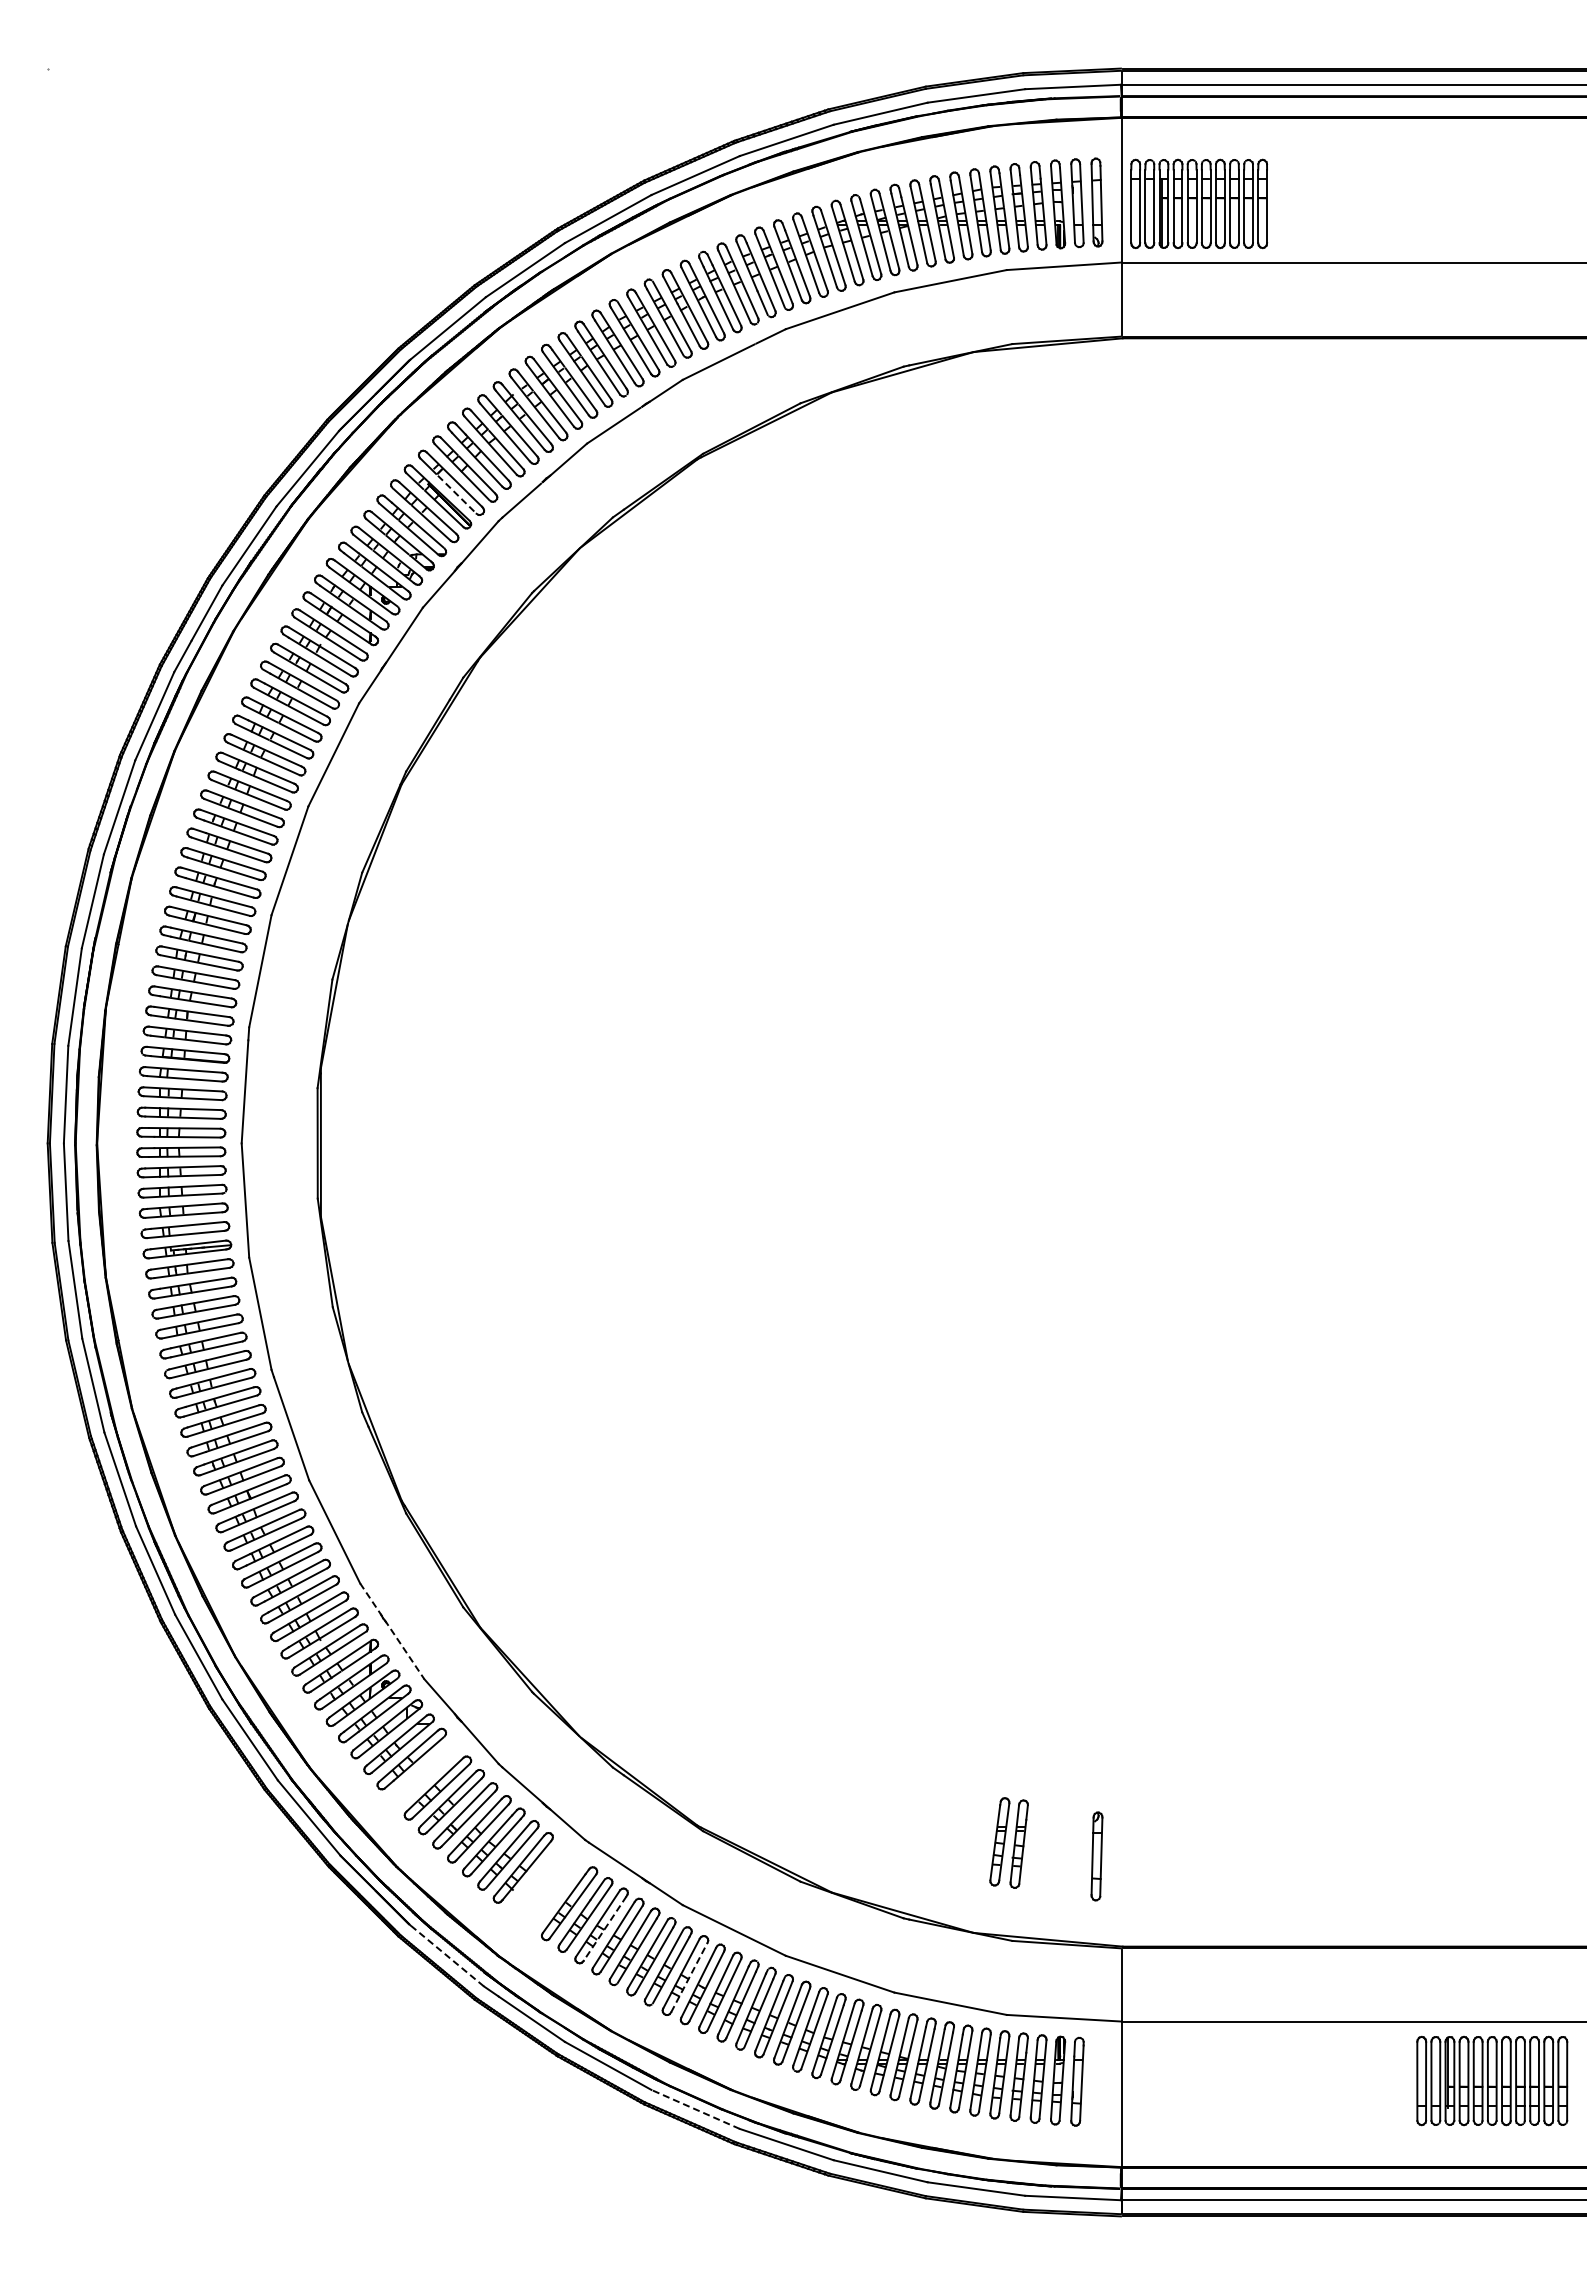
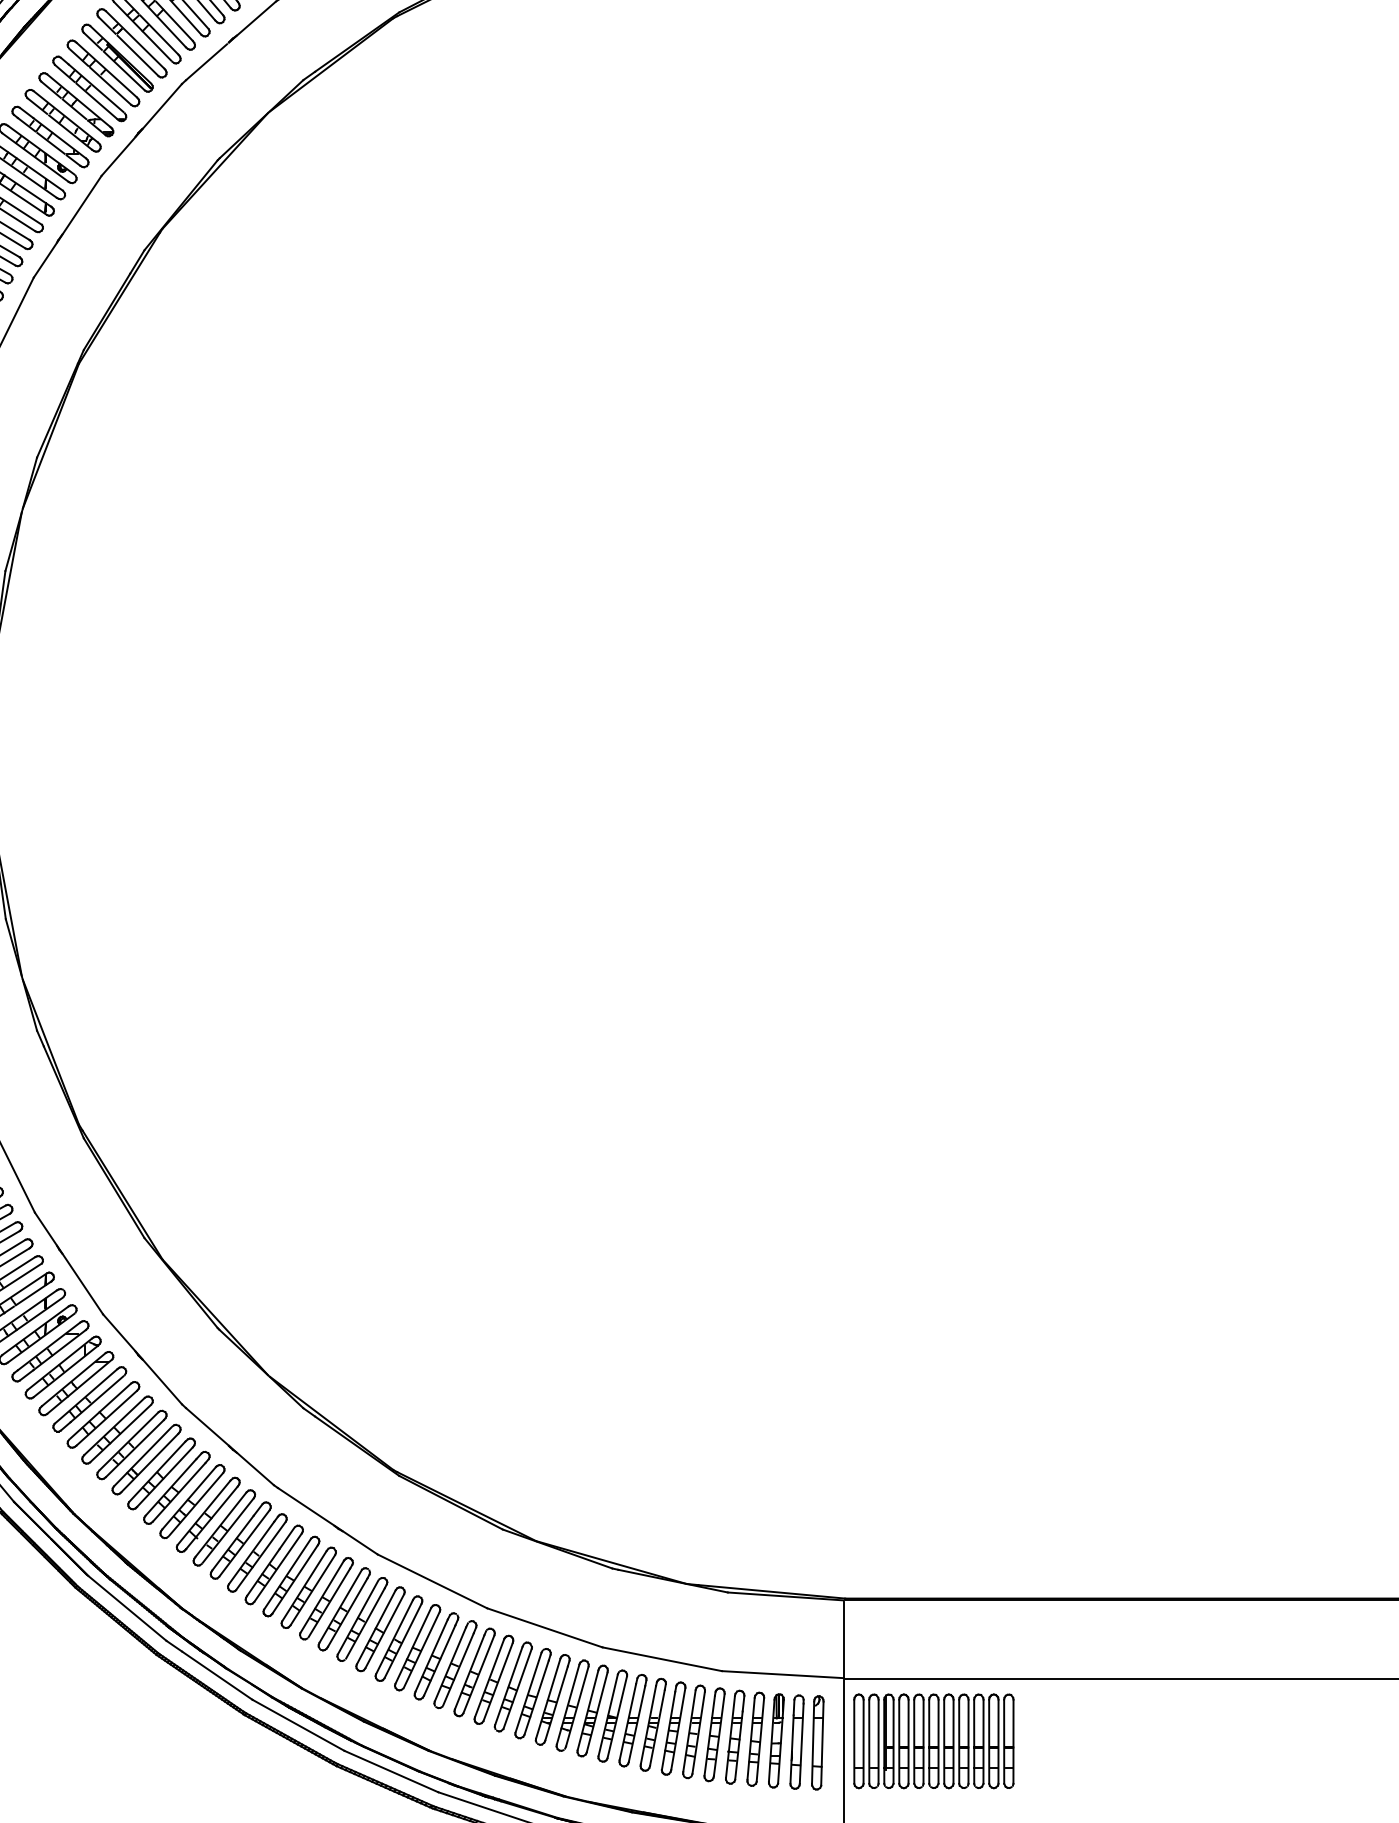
line: (457, 495) -> (138, 56), dashed -> solid
line: (392, 1631) -> (69, 1263), dashed -> solid
part: (424, 1773) -> (103, 1414), added
part: (1008, 1842) -> (723, 1487), removed
part: (1096, 1856) -> (817, 1742), moved
part: (545, 1885) -> (231, 1533), added
line: (605, 1928) -> (295, 1579), dashed -> solid
line: (447, 1955) -> (127, 1607), dashed -> solid
line: (689, 1976) -> (384, 1630), dashed -> solid
part: (1492, 2080) -> (934, 1740), moved
line: (695, 2109) -> (391, 1771), dashed -> solid

